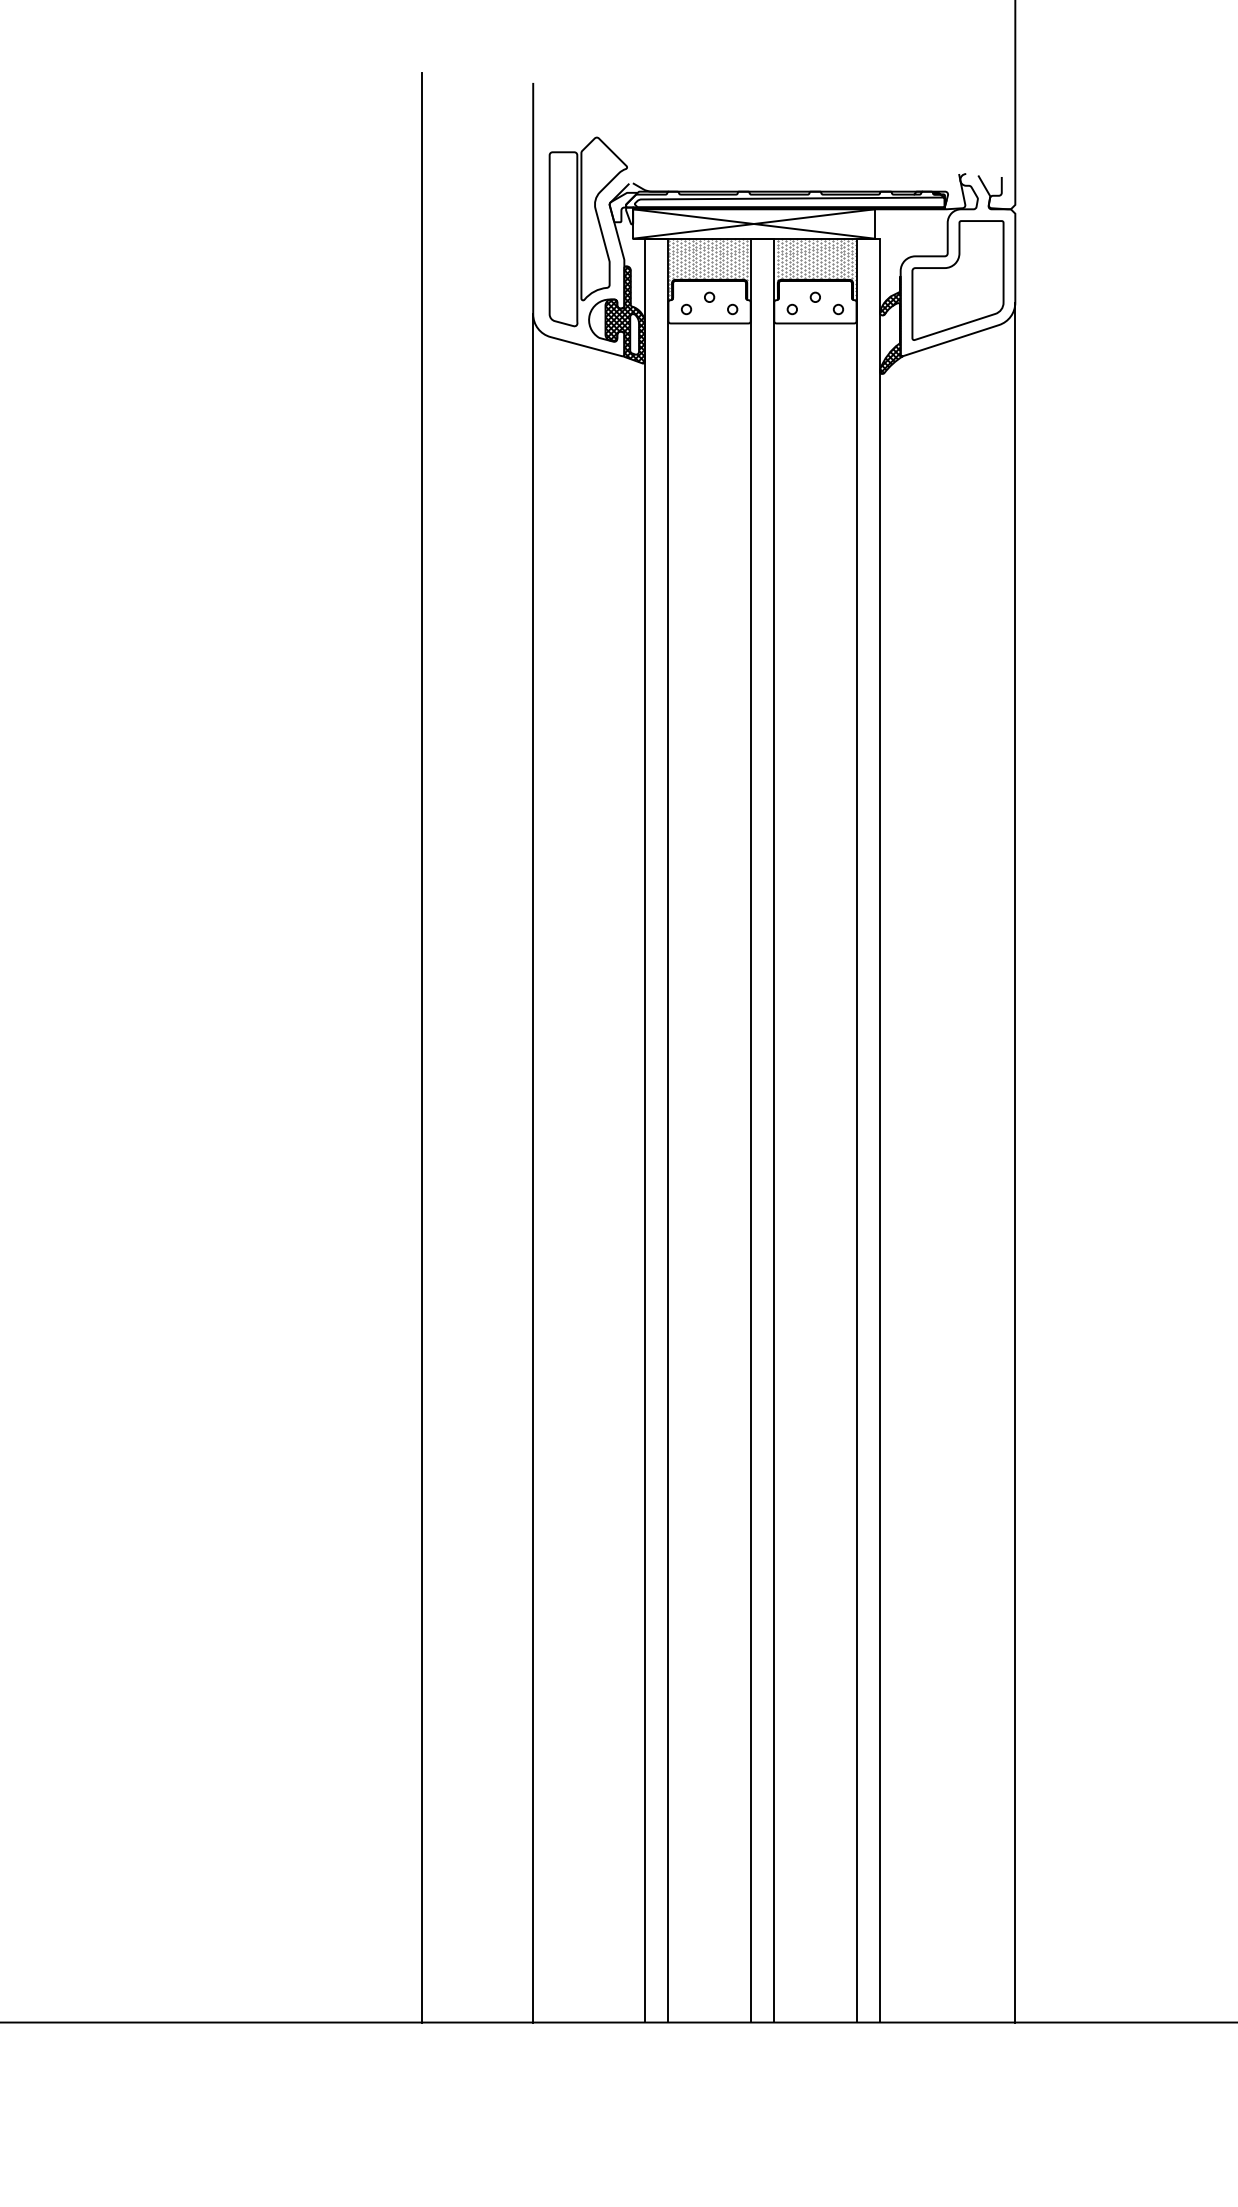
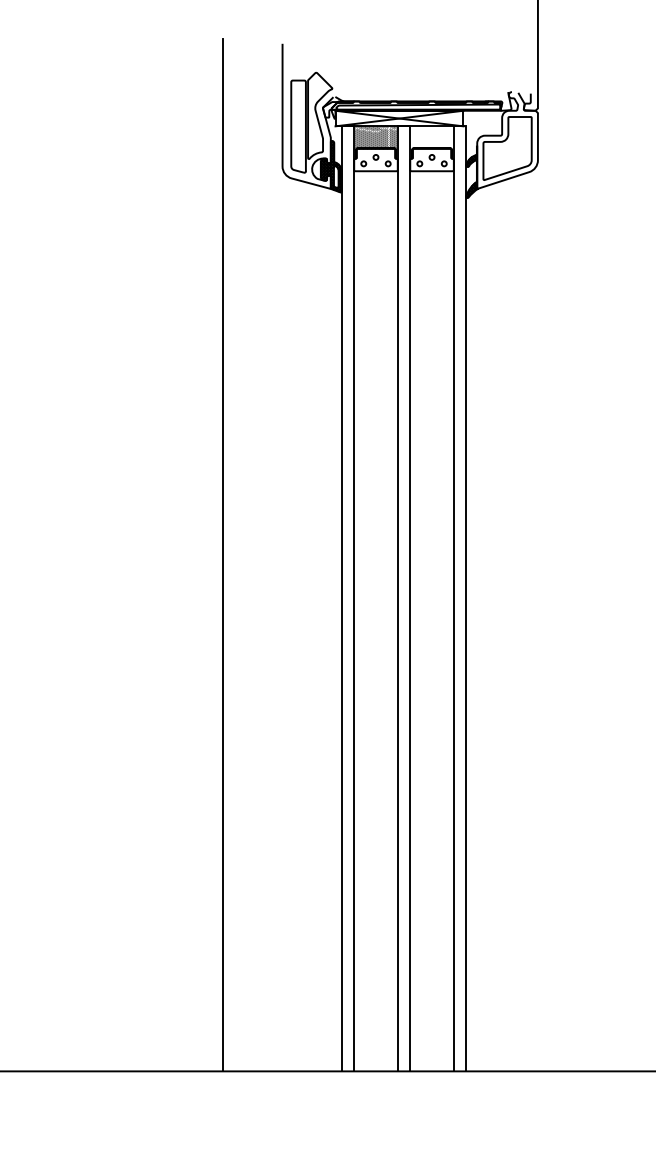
hatch: (816, 269) -> (432, 142), removed
line: (1014, 1162) -> (537, 615), removed
line: (533, 1167) -> (282, 618), removed

